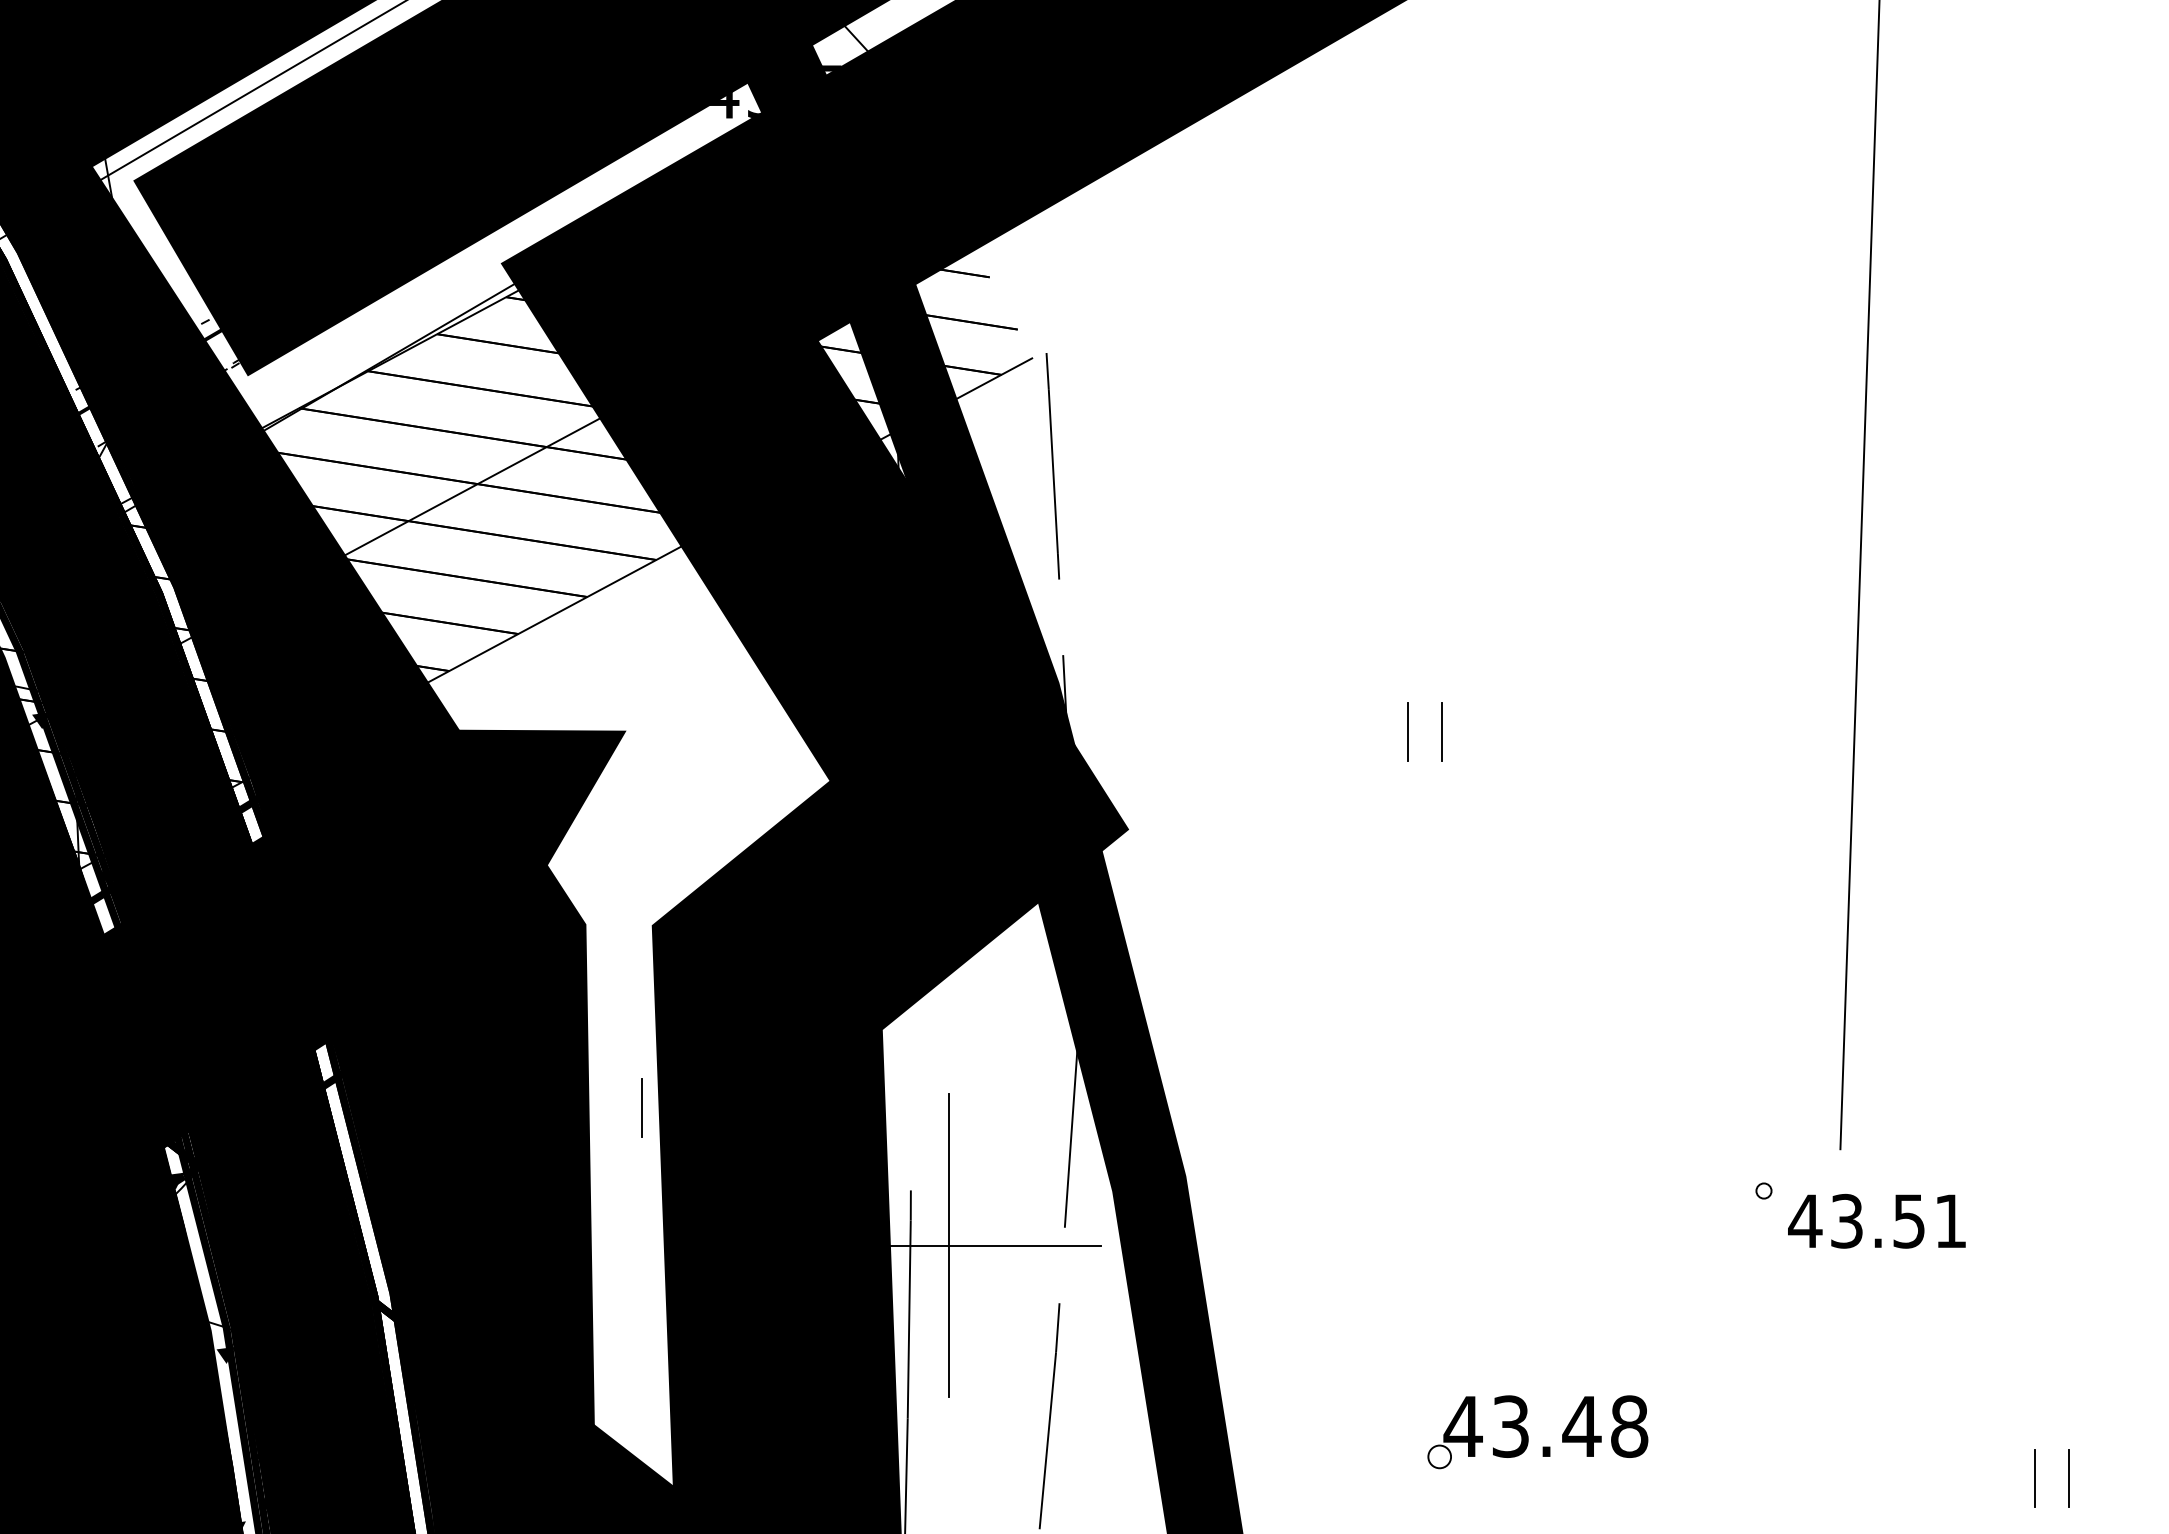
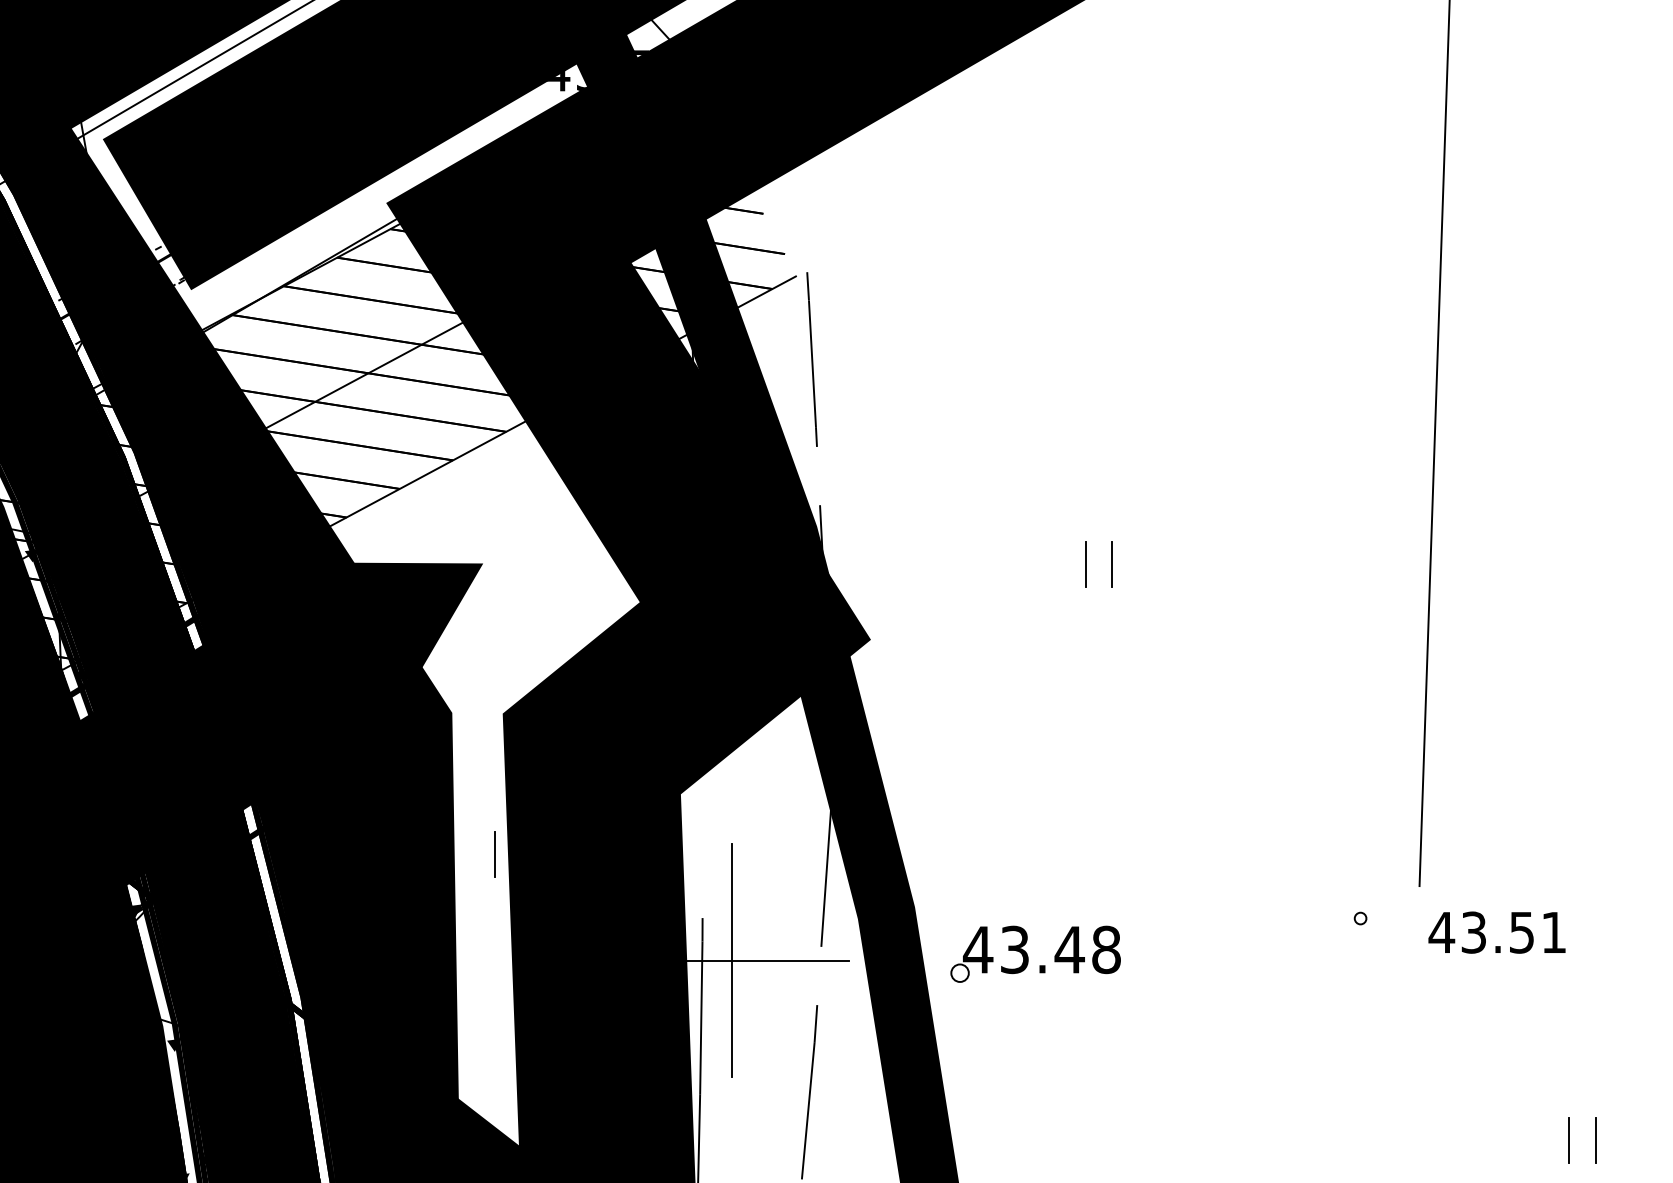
text: (1876, 1220) -> (1496, 932), moved
part: (1528, 1435) -> (1028, 956), moved

